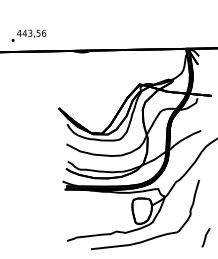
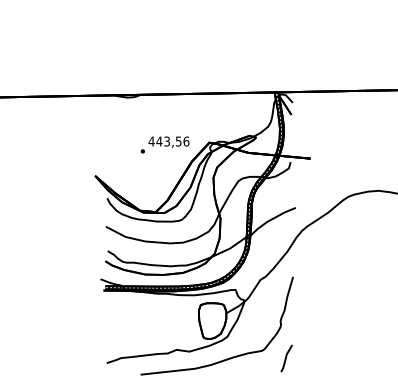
text: (28, 35) -> (164, 144), moved
line: (205, 237) -> (286, 358), moved

